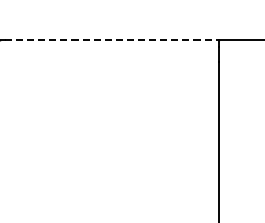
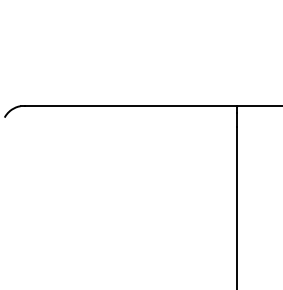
line: (112, 40) -> (131, 106), dashed -> solid

